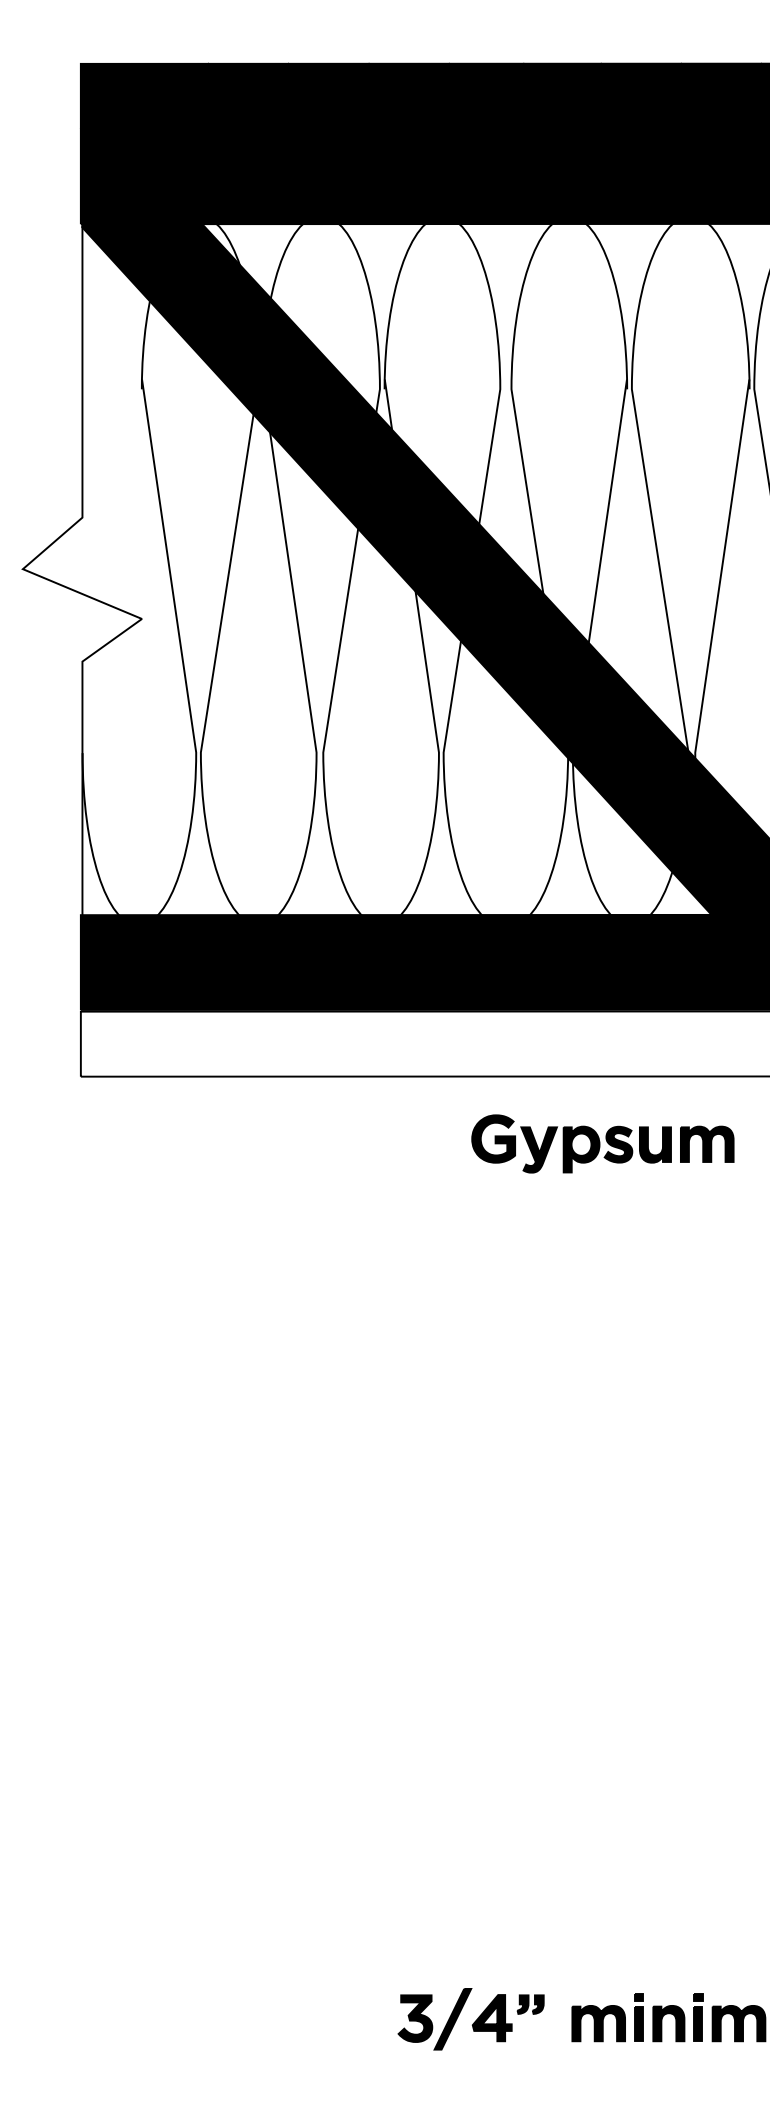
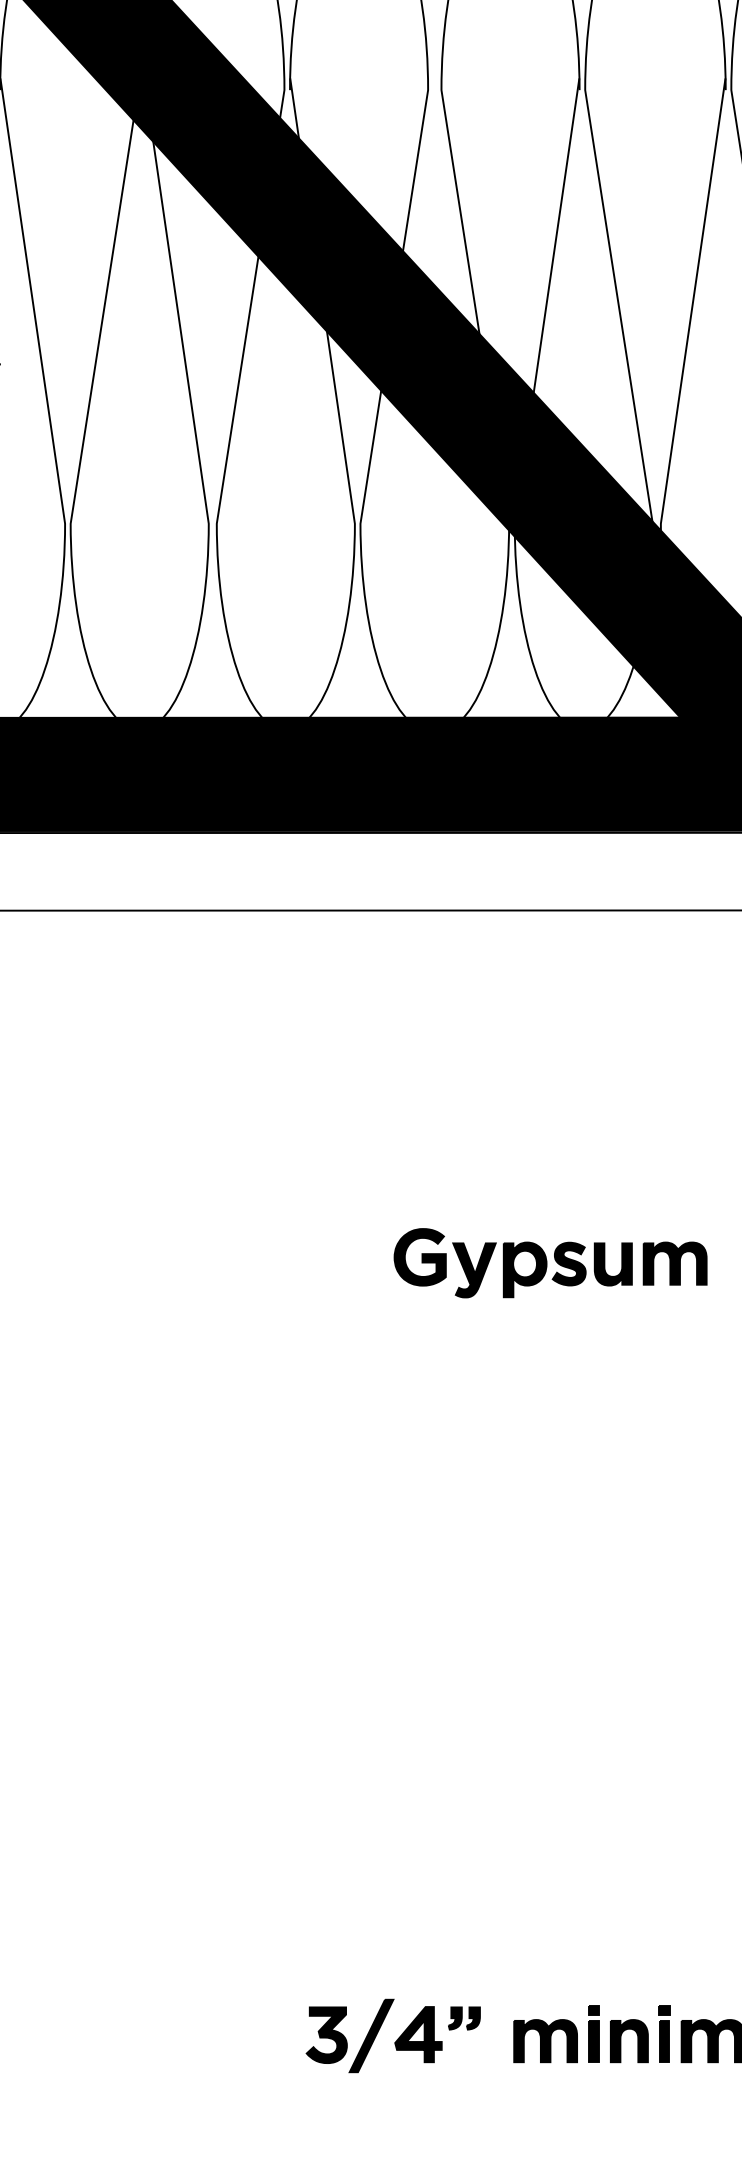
part: (602, 1143) -> (550, 1262), moved

